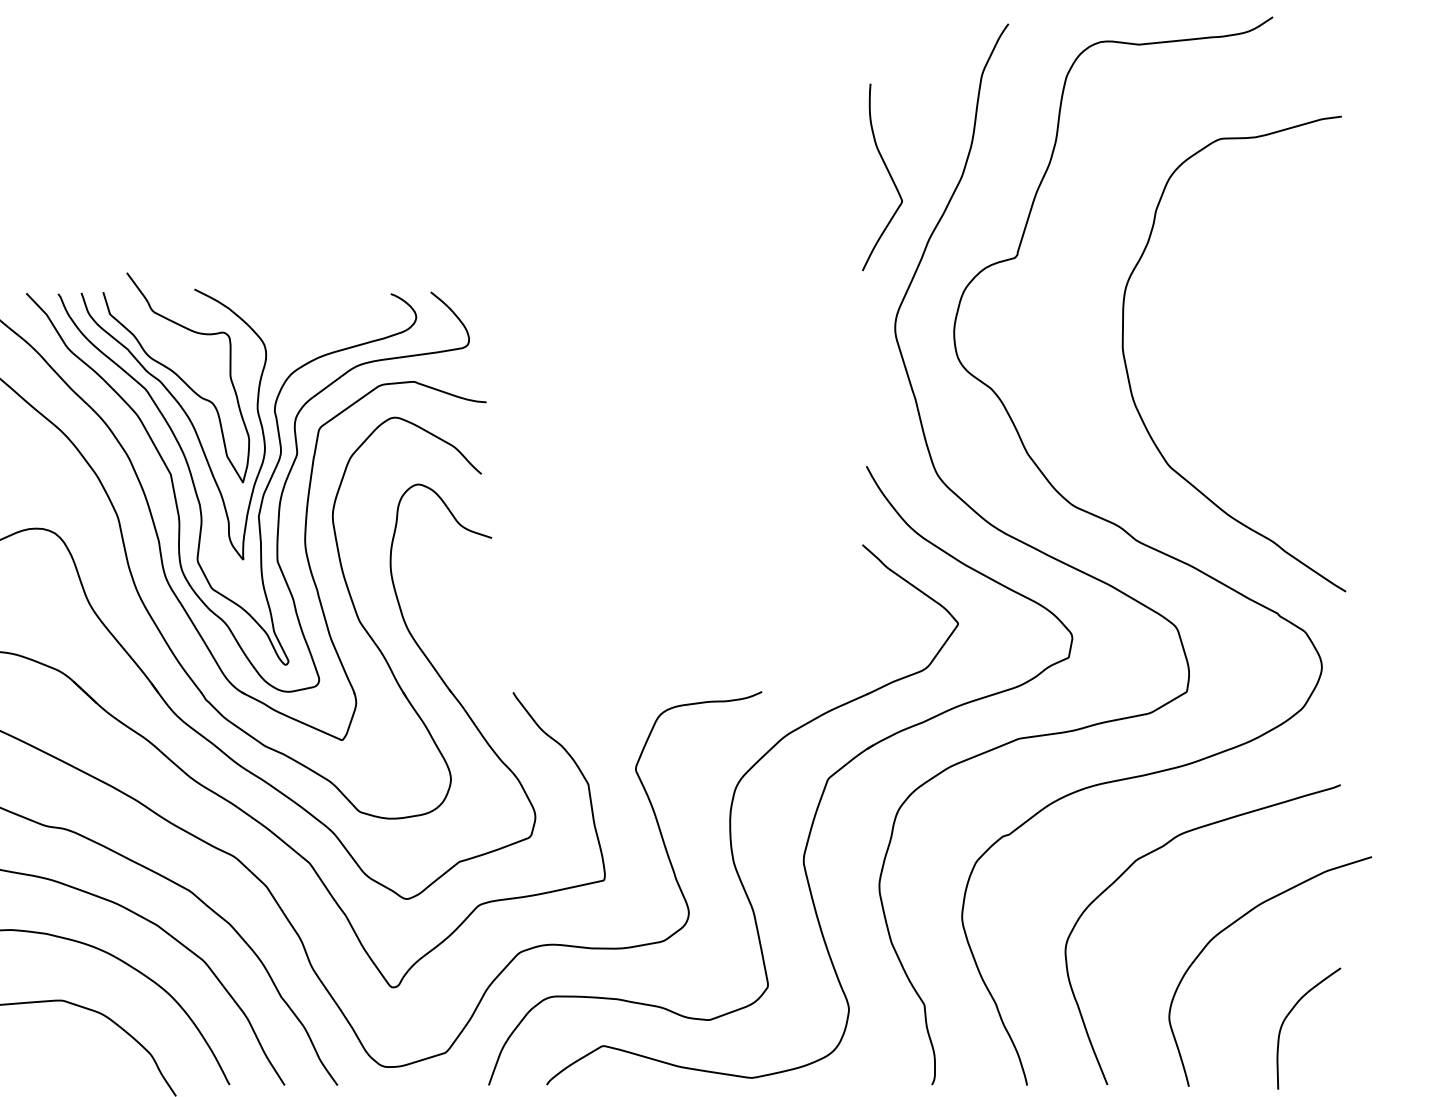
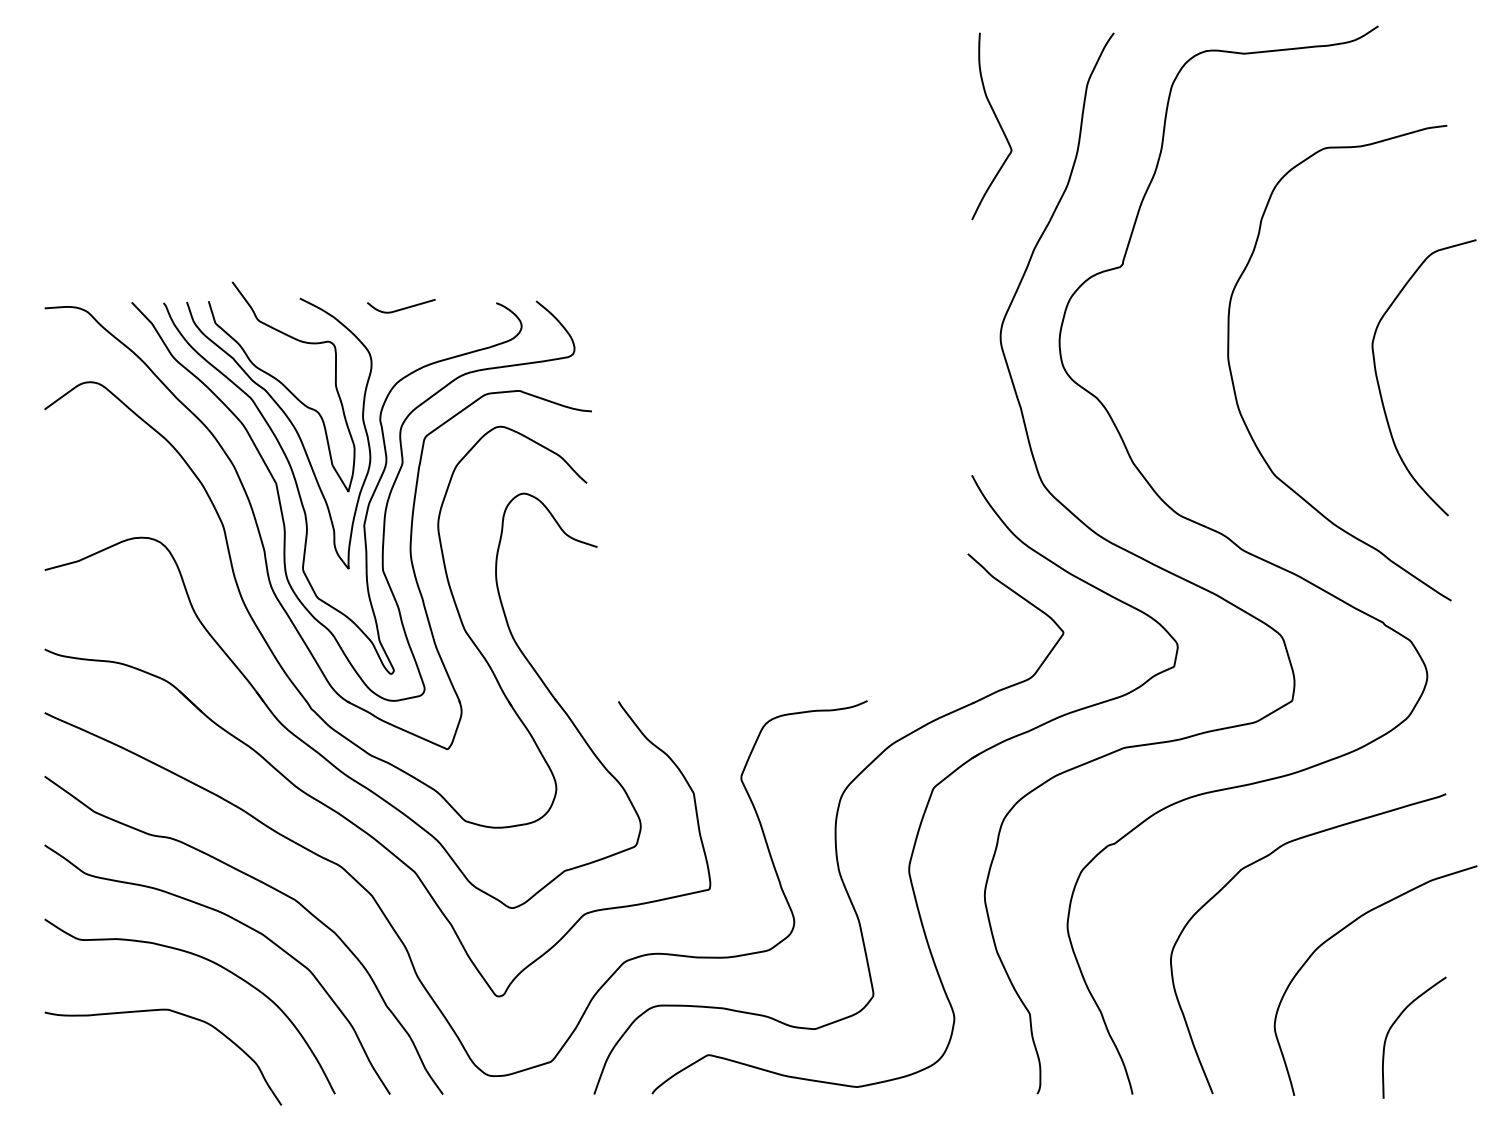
curve: (888, 173) -> (997, 122), moved
curve: (296, 299) -> (401, 308), added
curve: (1275, 379) -> (1380, 388), added

